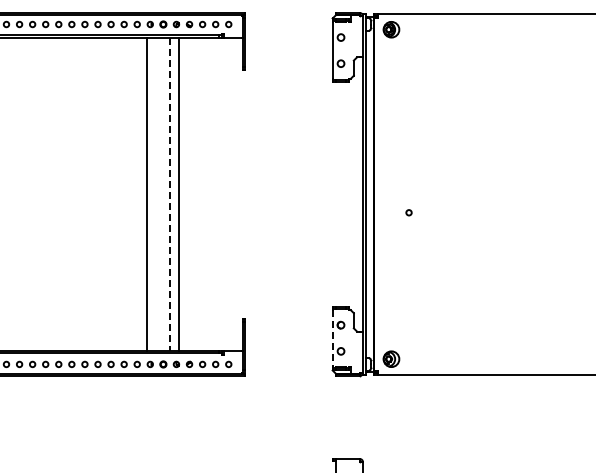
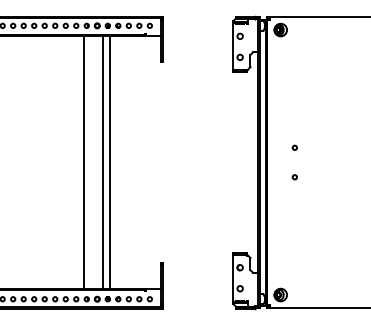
circle: (408, 175) -> (294, 147), added
line: (170, 194) -> (103, 162), dashed -> solid
line: (332, 338) -> (233, 278), dashed -> solid

